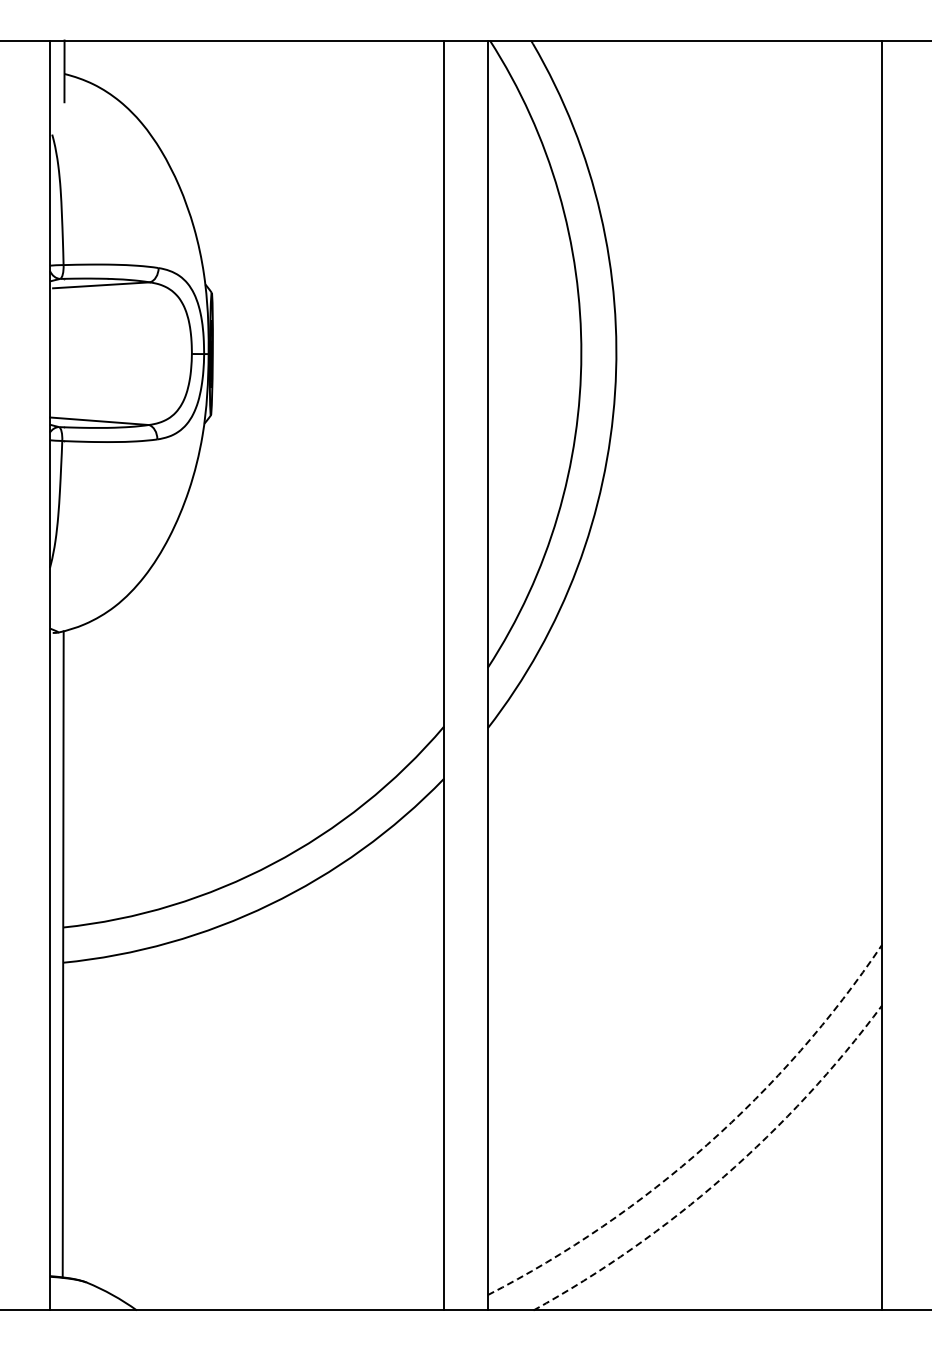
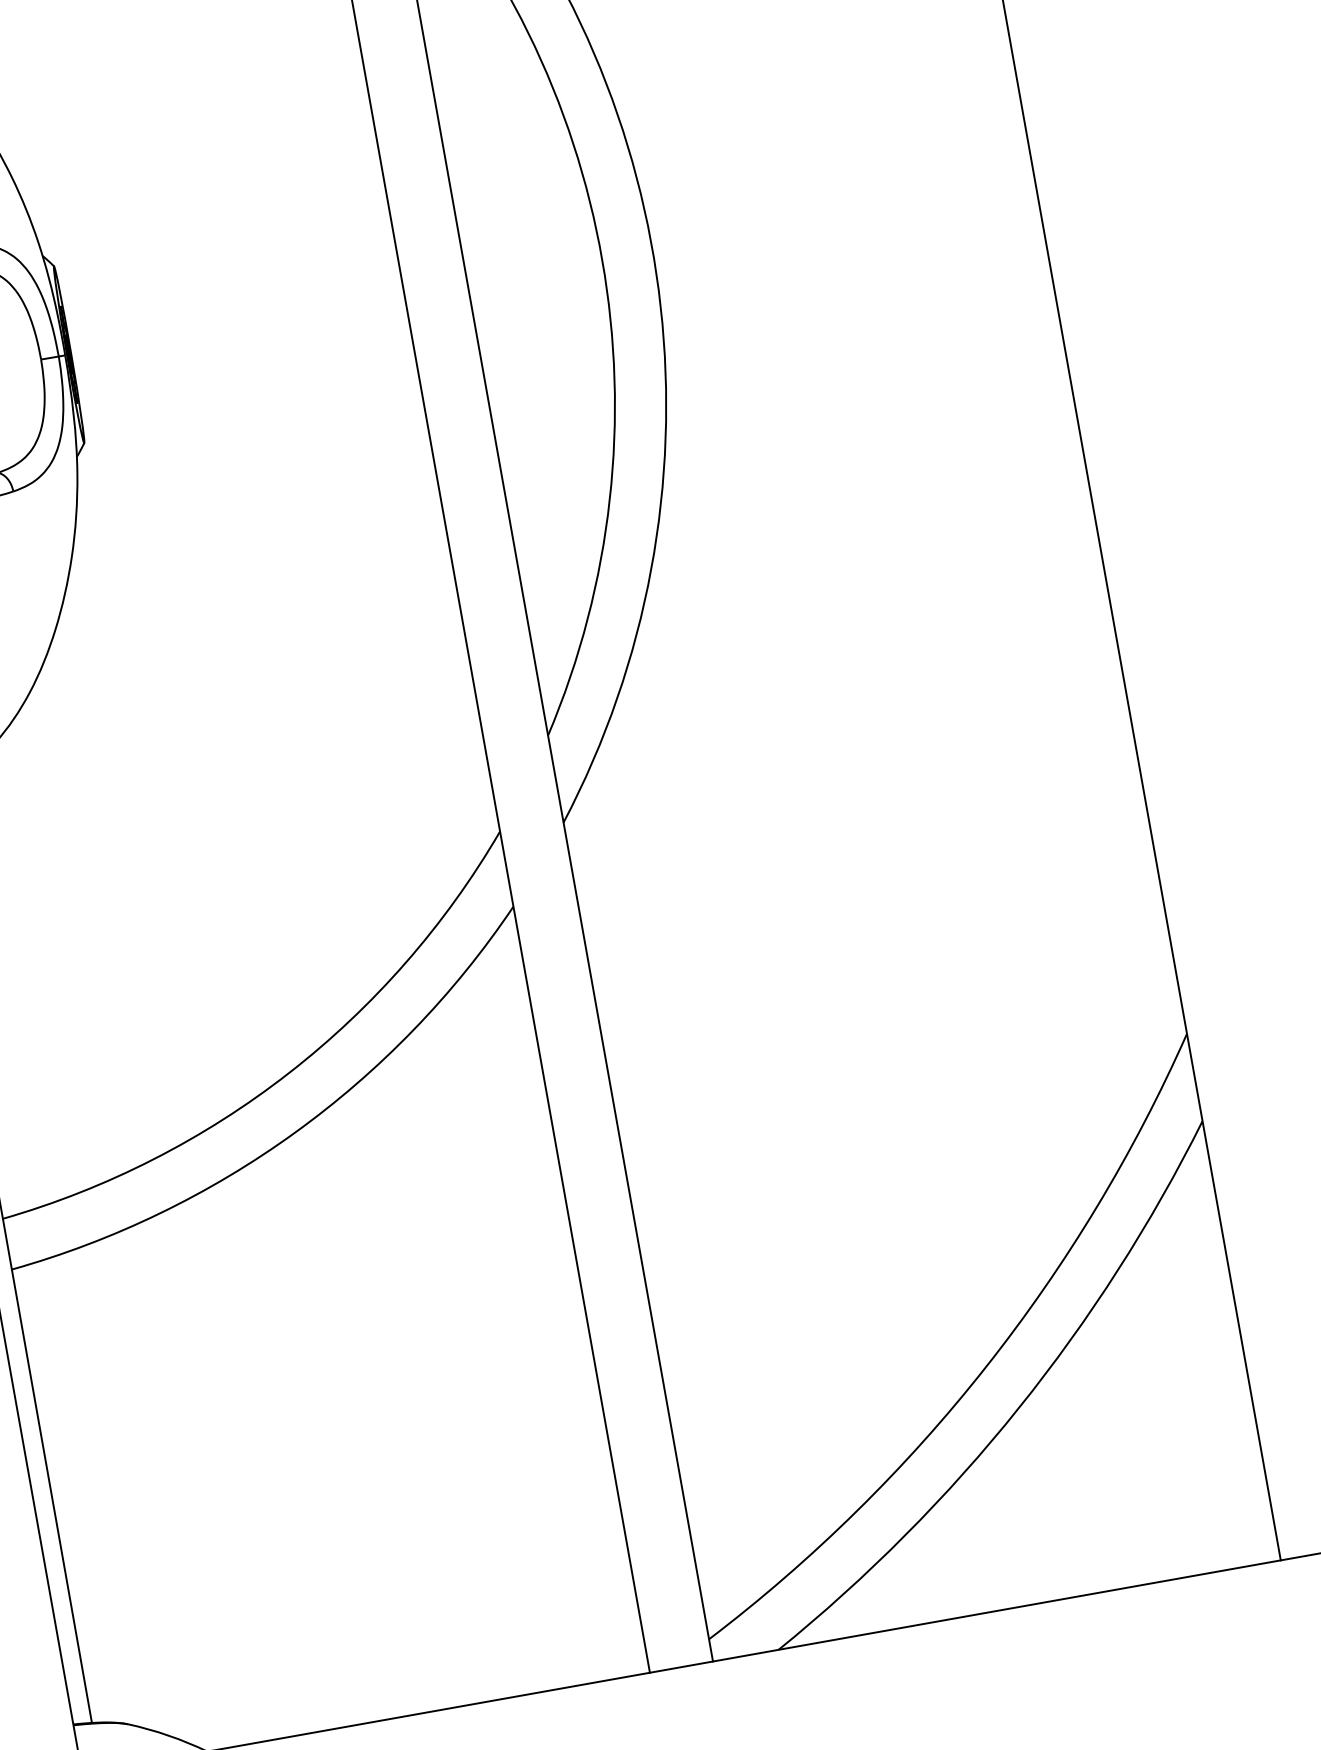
arc: (707, 1144) -> (986, 1366), dashed -> solid
arc: (724, 1176) -> (1019, 1407), dashed -> solid

